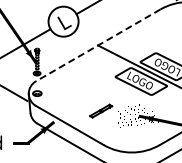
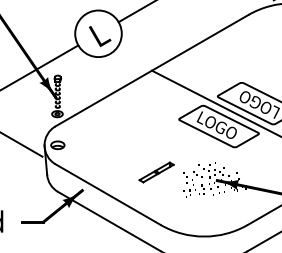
line: (98, 45) -> (152, 70), dashed -> solid

